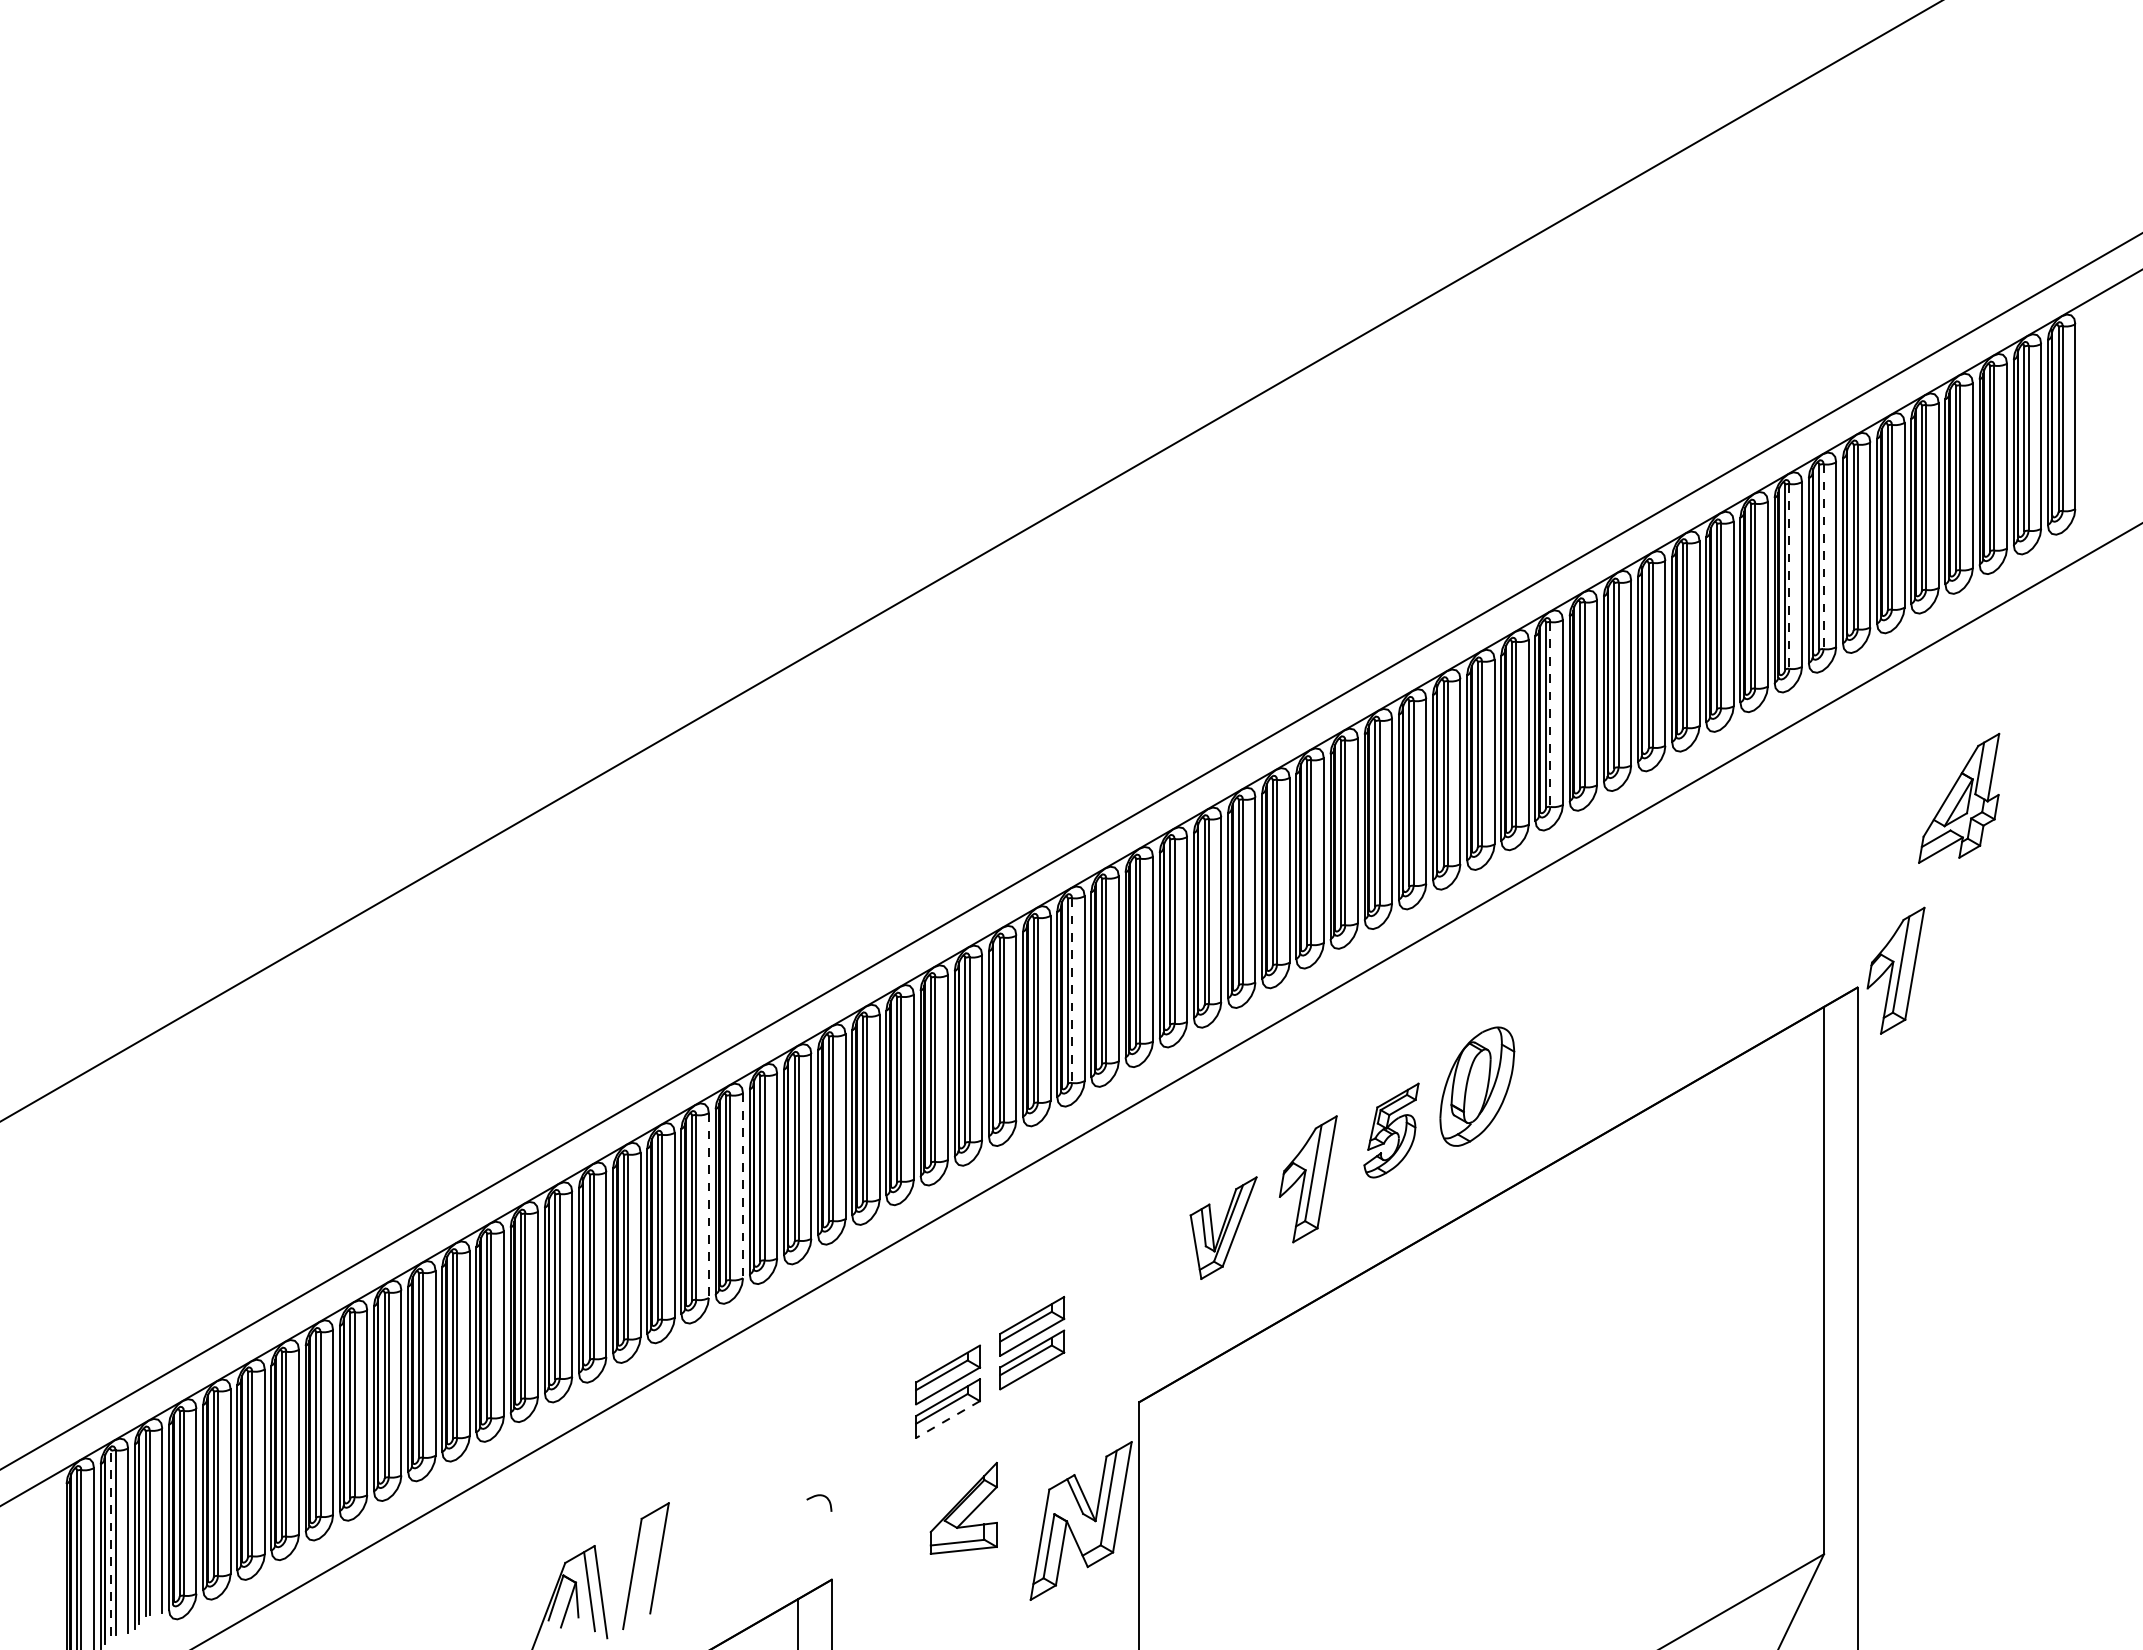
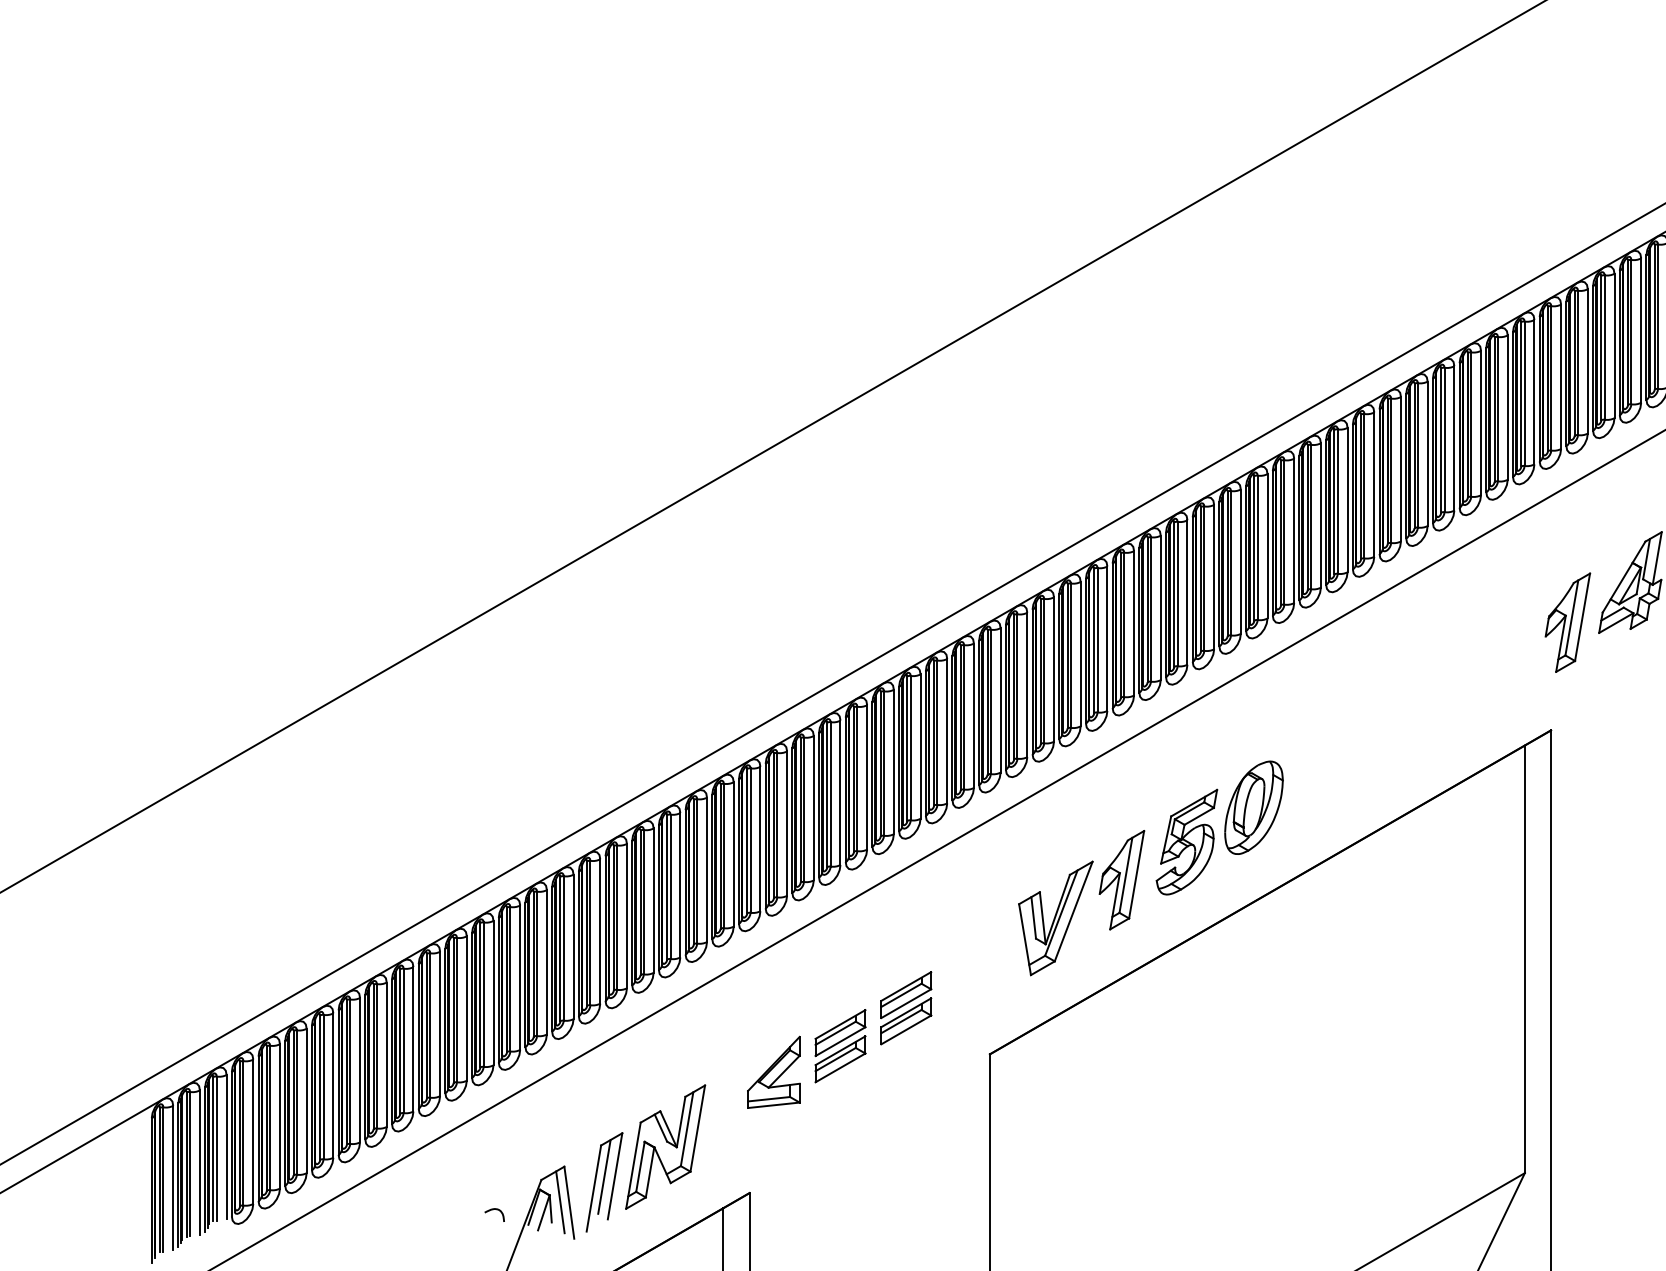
line: (1823, 557) -> (1524, 394), dashed -> solid
line: (1789, 576) -> (1497, 409), dashed -> solid
line: (1550, 714) -> (1311, 517), dashed -> solid
part: (1895, 970) -> (1567, 622), moved
line: (1072, 991) -> (937, 733), dashed -> solid
part: (1391, 1130) -> (1186, 842), size x1.43
line: (743, 1186) -> (680, 885), dashed -> solid
line: (708, 1206) -> (653, 901), dashed -> solid
part: (1223, 1227) -> (1055, 917), size x1.43
line: (948, 1419) -> (840, 1067), dashed -> solid
curve: (819, 1496) -> (494, 1210), moved
part: (963, 1507) -> (773, 1071), moved
part: (1080, 1520) -> (665, 1146), moved
line: (111, 1542) -> (186, 1163), dashed -> solid
line: (645, 1558) -> (604, 1176), added

